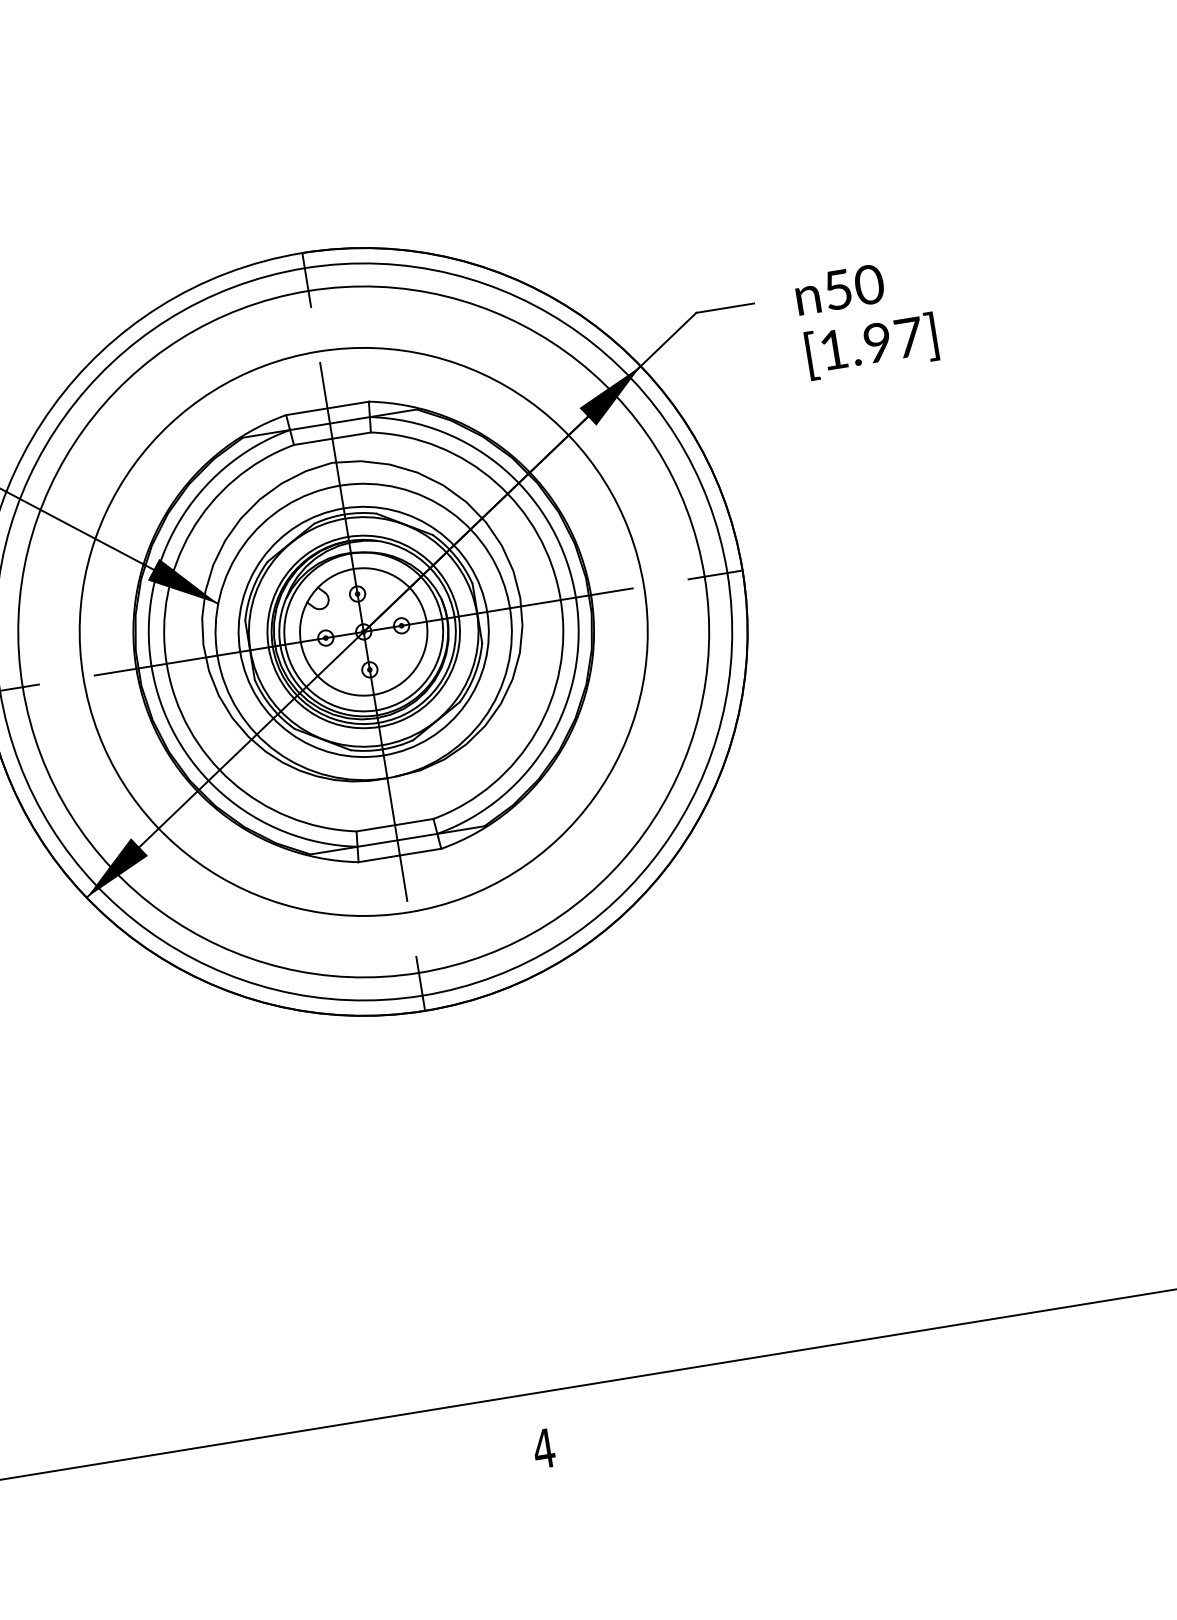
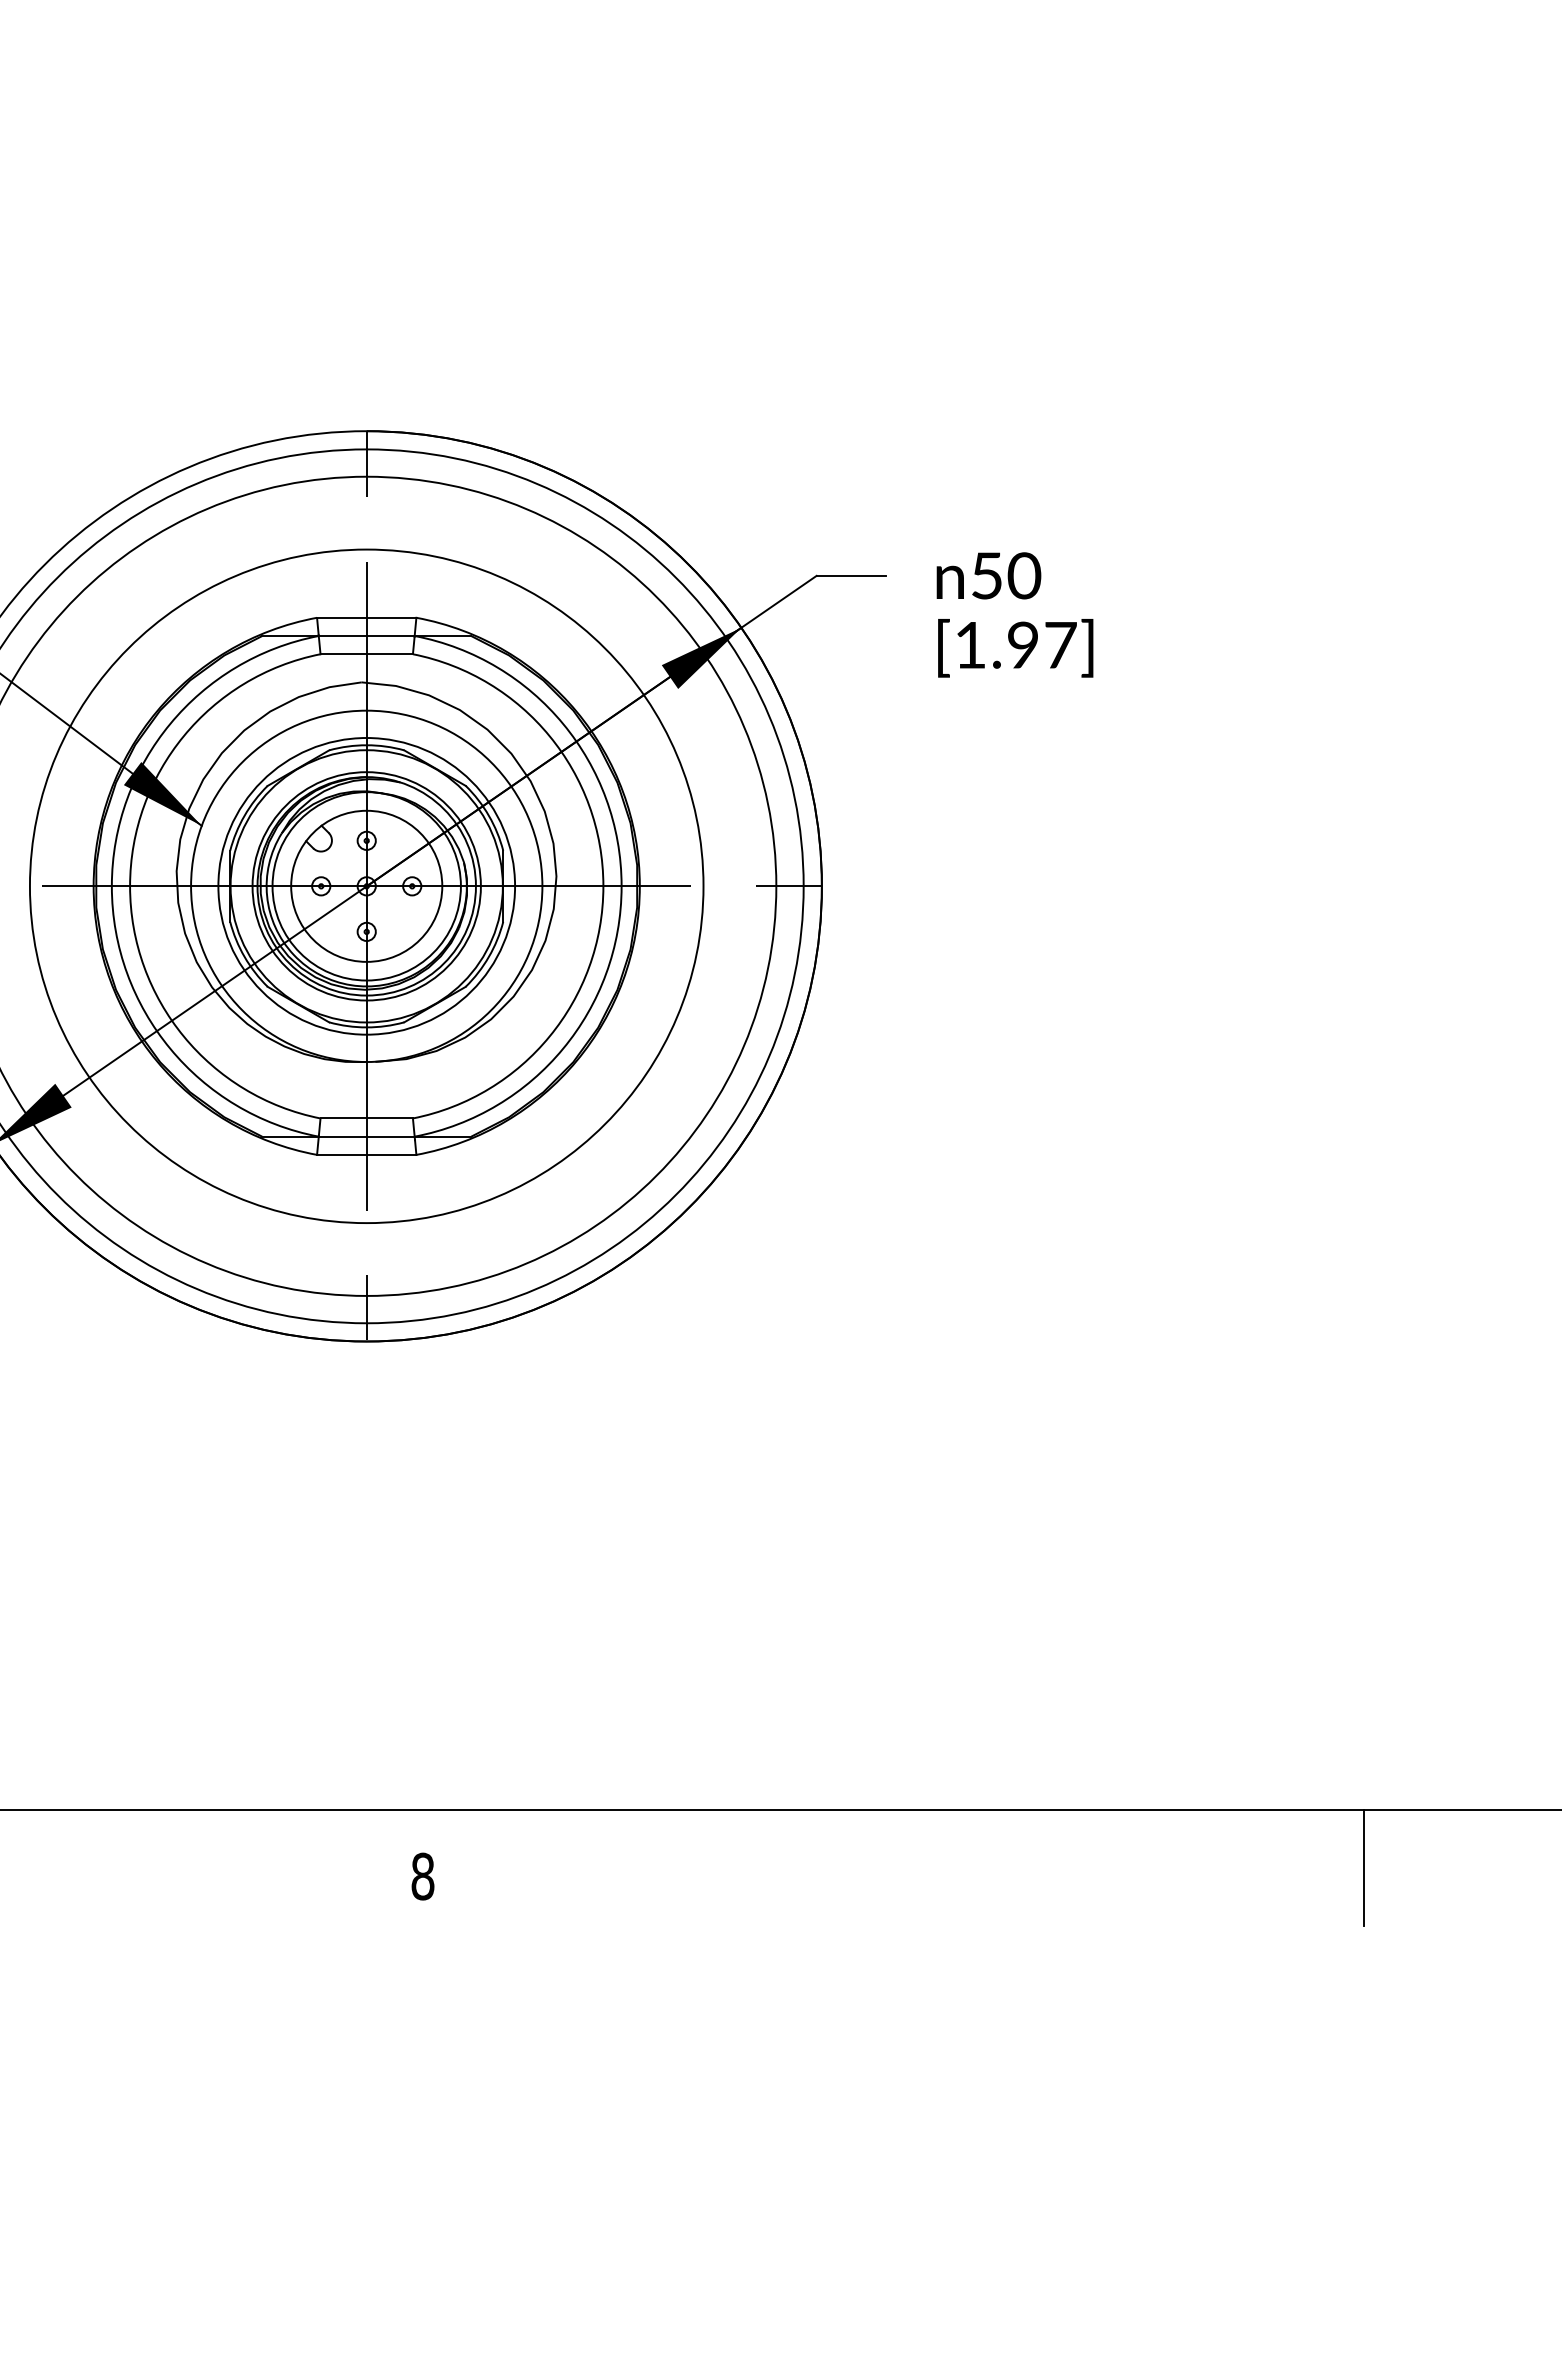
text: (543, 1448) -> (422, 1876), 4 -> 8

